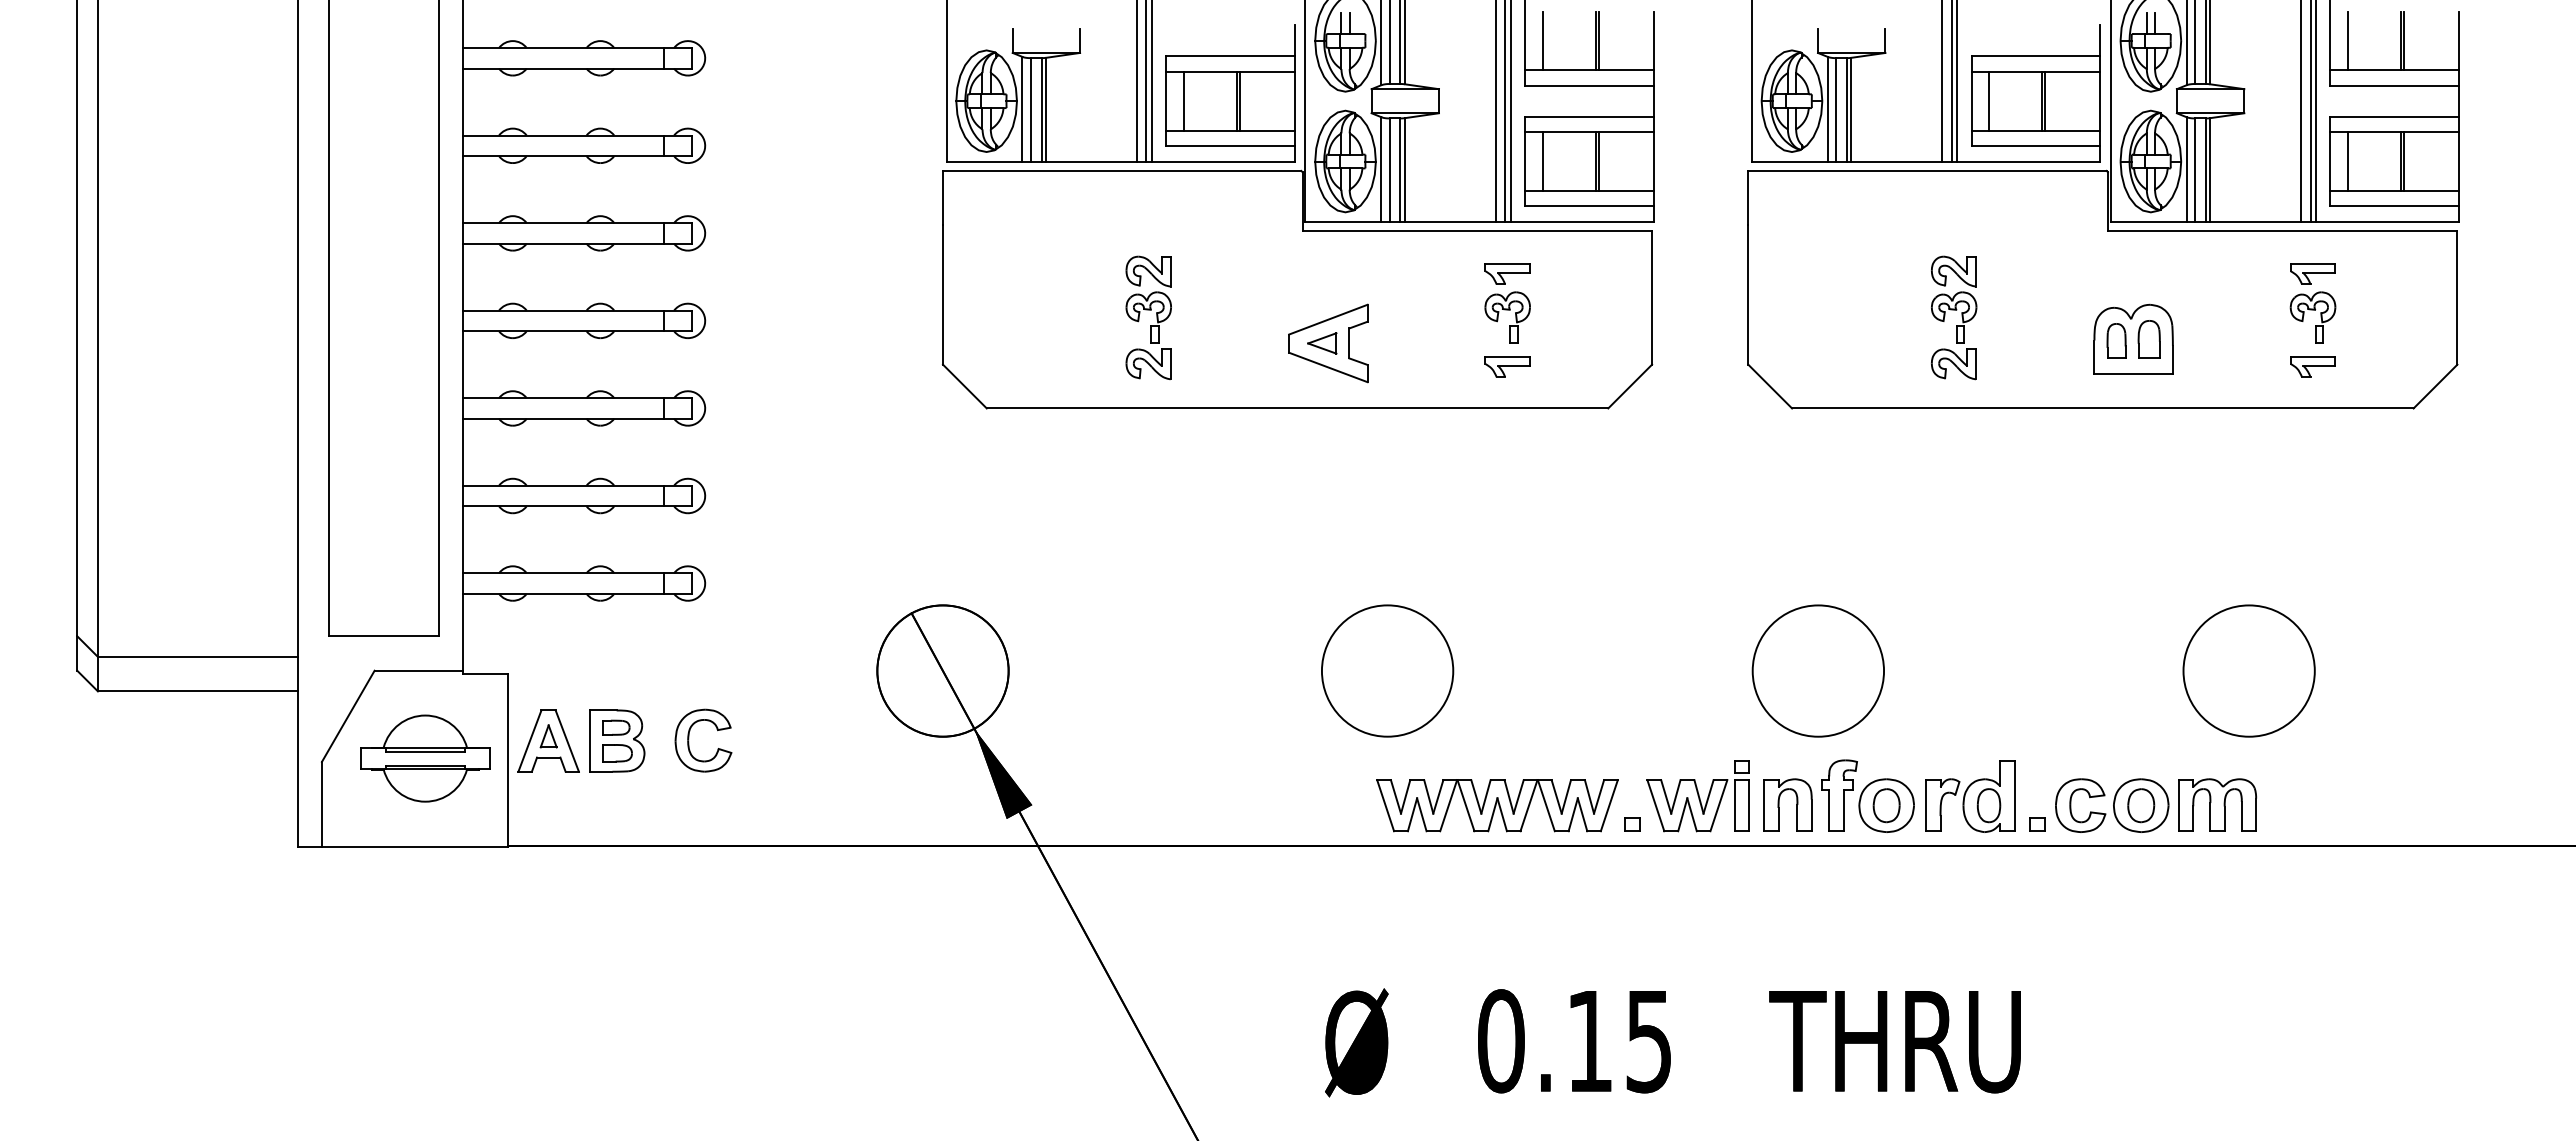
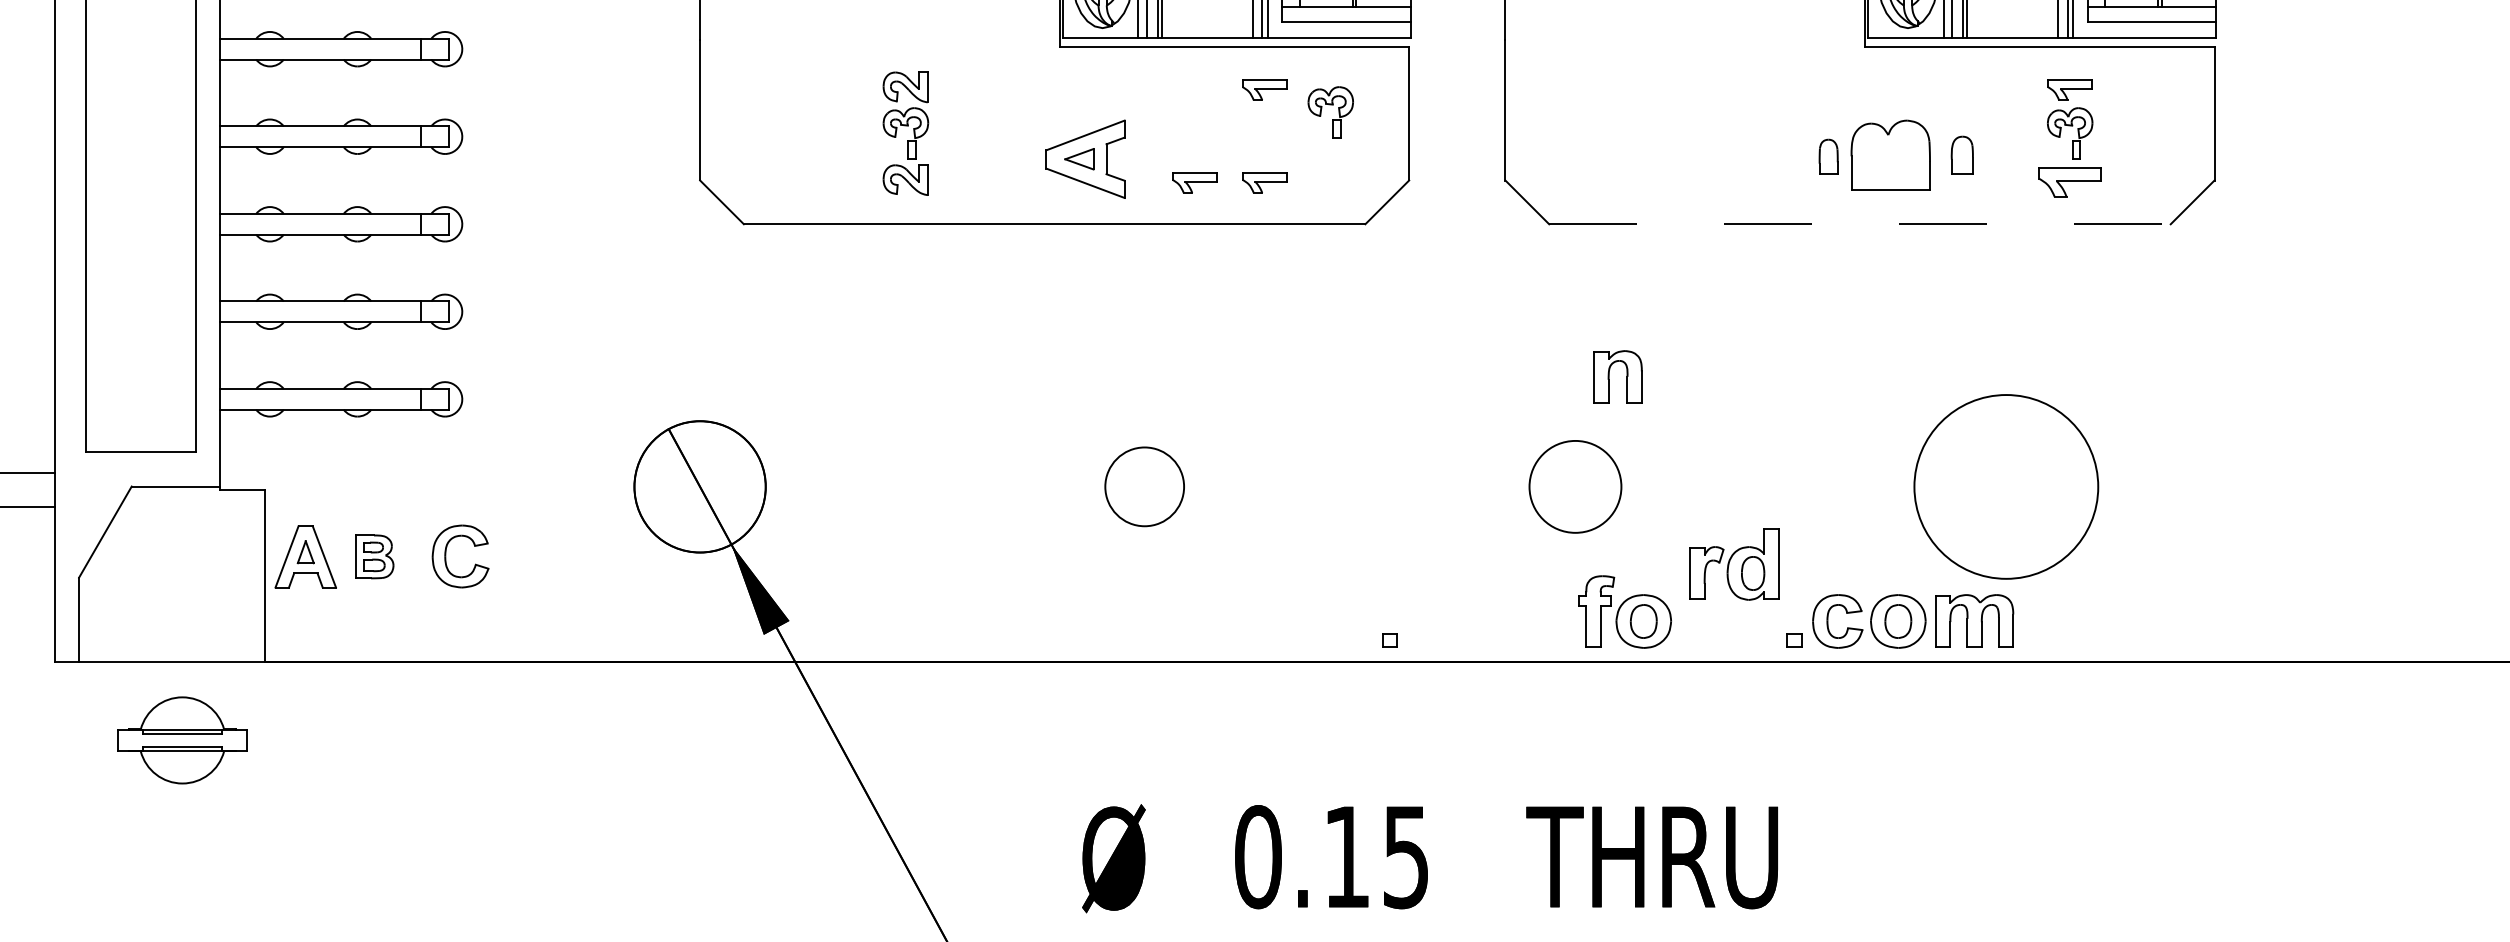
part: (1507, 310) -> (1330, 105), moved
part: (1954, 310) -> (1711, 126), removed
part: (2148, 339) -> (1961, 155), moved
part: (2116, 340) -> (1828, 156), moved
part: (1437, 366) -> (1194, 182), added
part: (2312, 366) -> (2069, 182), size x1.4
line: (2102, 408) -> (1859, 224), solid -> dashed
circle: (1387, 670) -> (1144, 486), size x0.6
circle: (1818, 670) -> (1575, 486), size x0.7
circle: (2248, 670) -> (2005, 486), size x1.4
part: (617, 740) -> (374, 556), size x0.7
part: (425, 758) -> (182, 740), moved
part: (1697, 796) -> (1454, 612), removed
part: (1970, 796) -> (1734, 564), moved
part: (1779, 804) -> (1609, 376), moved
part: (1497, 805) -> (1254, 621), removed

